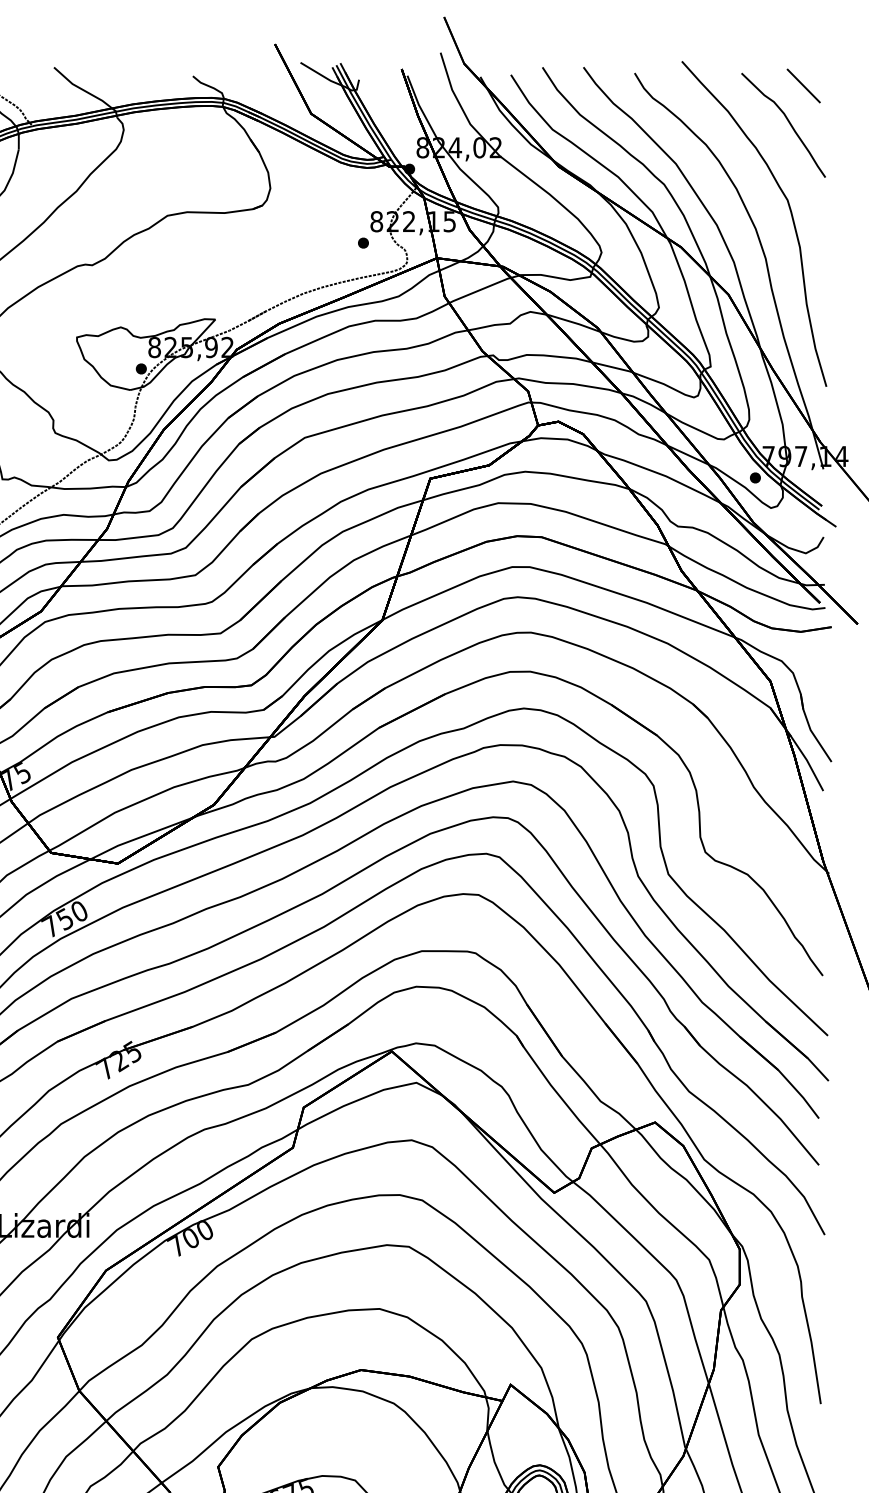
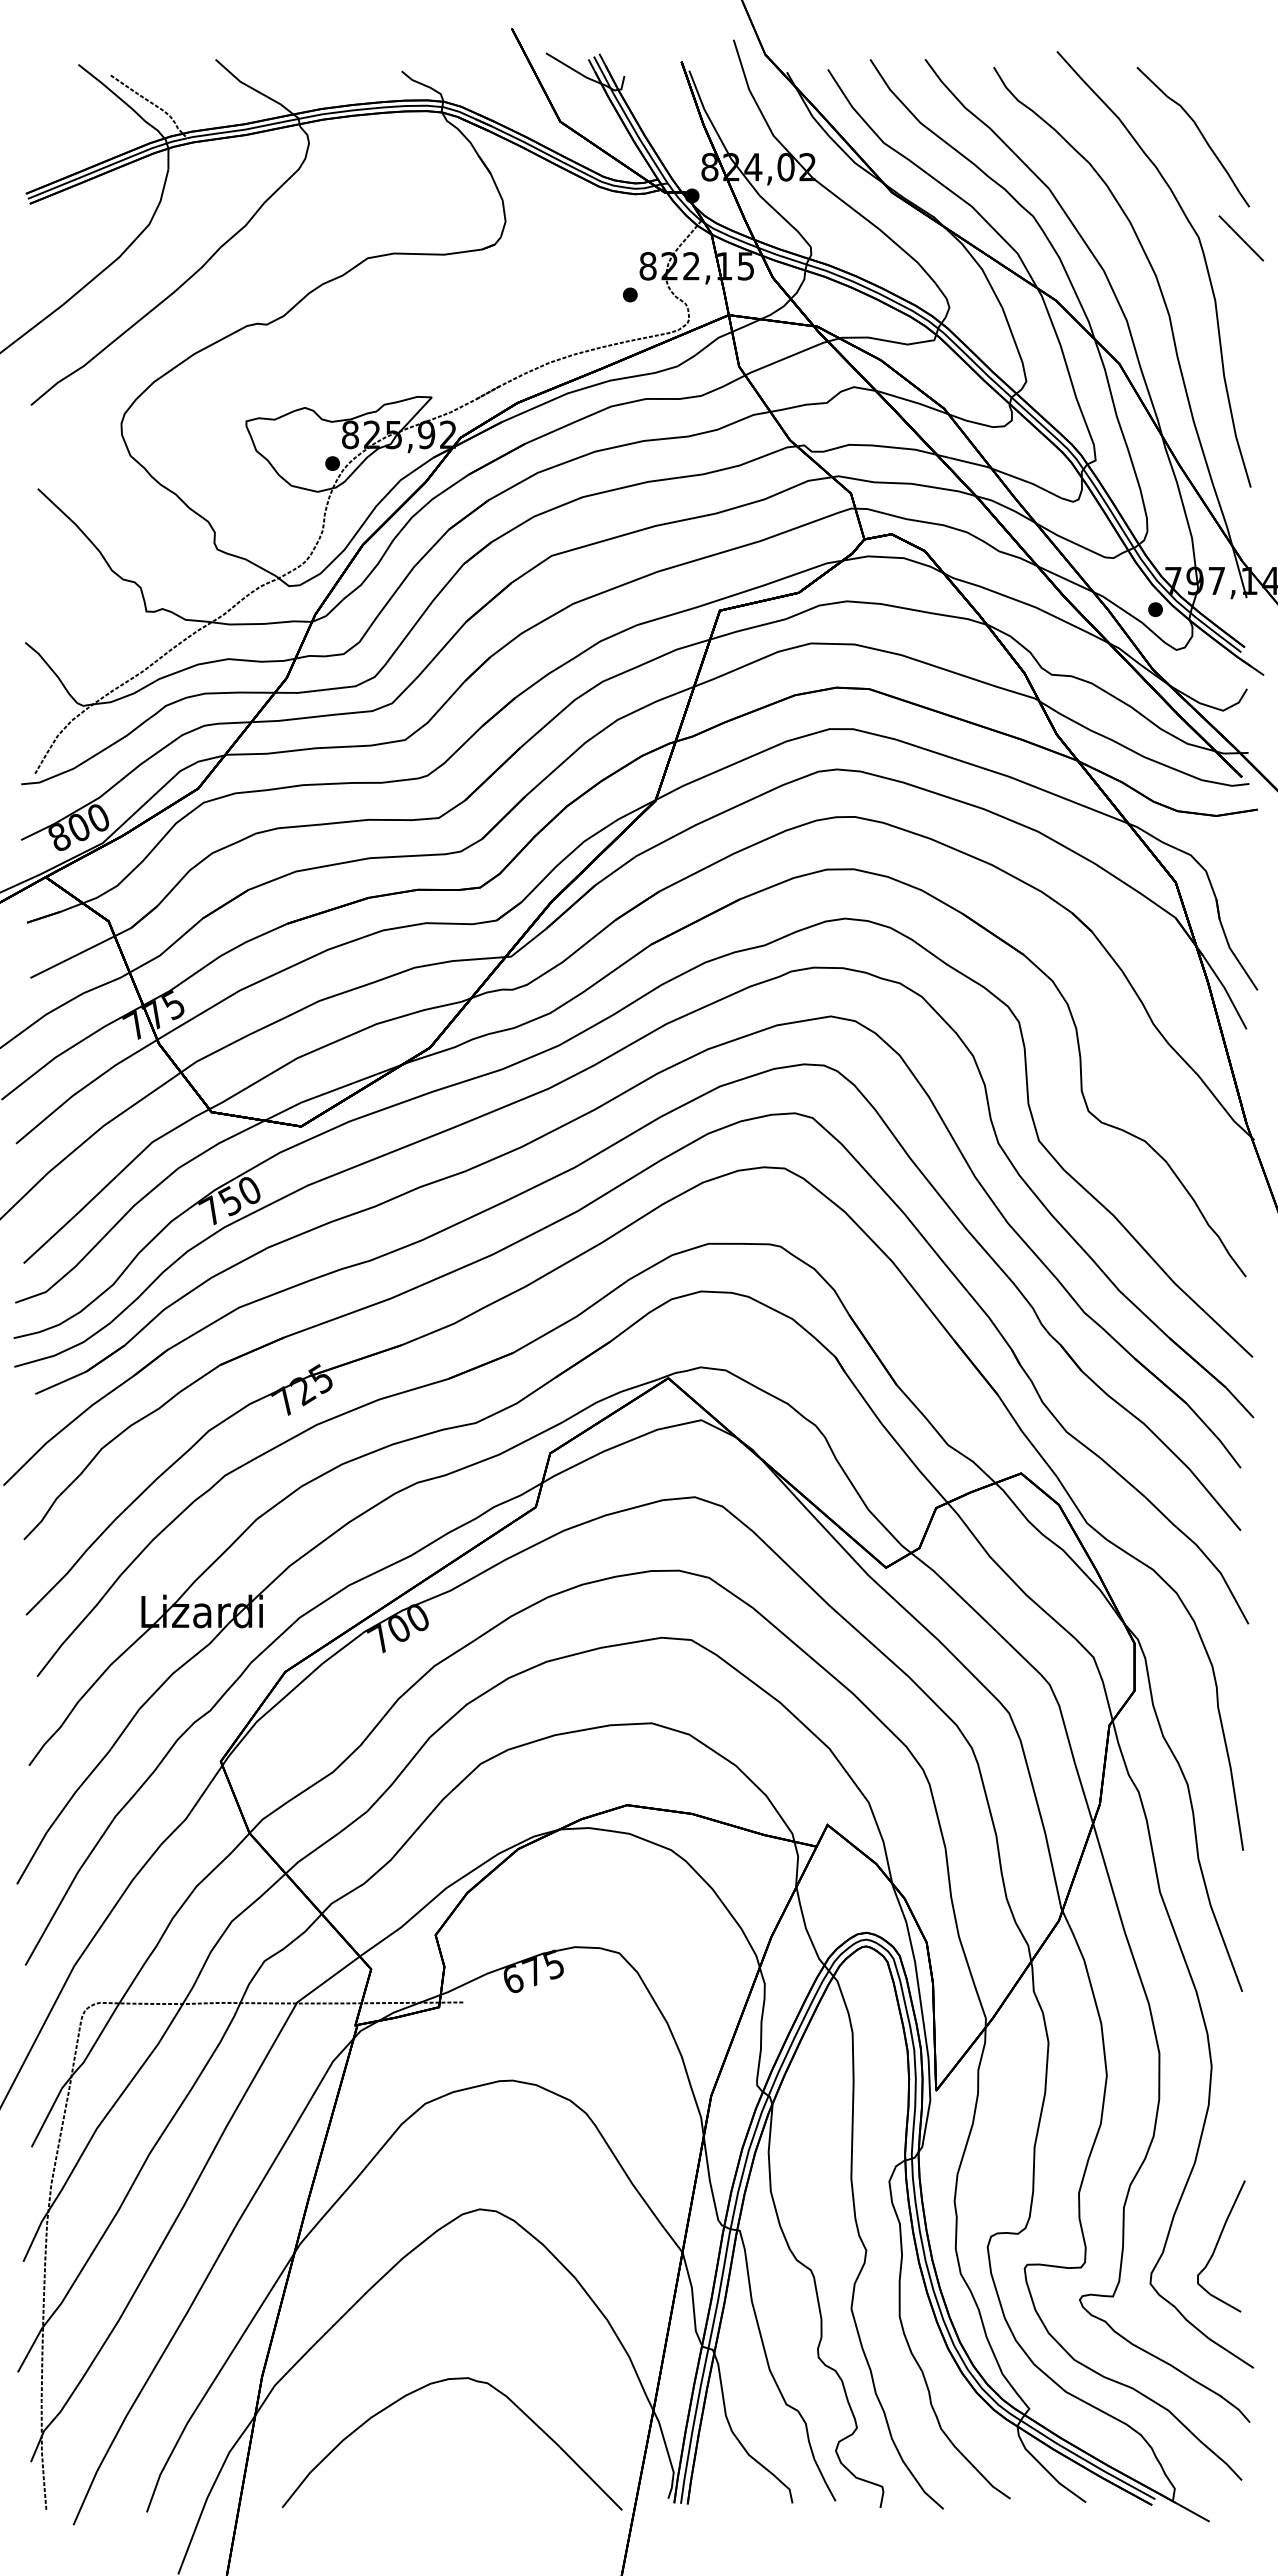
line: (803, 86) -> (1241, 238), moved

